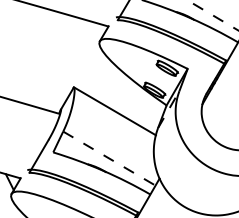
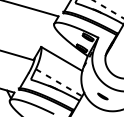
part: (195, 185) -> (102, 96), added

